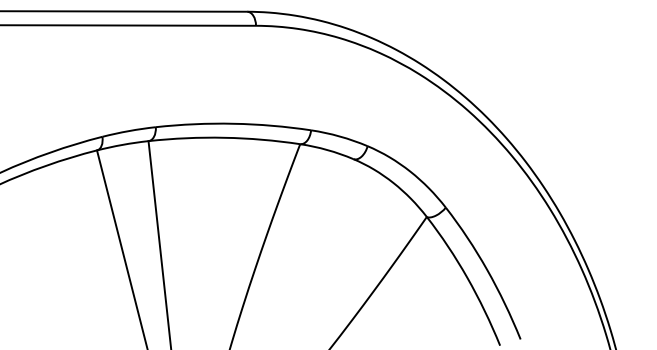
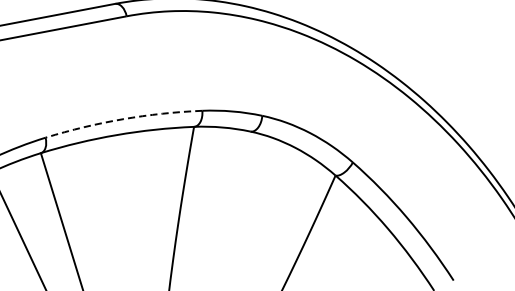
arc: (233, 123) -> (122, 118), solid -> dashed

